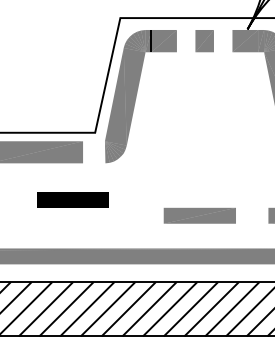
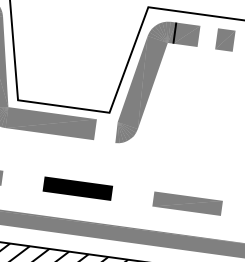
line: (72, 199) -> (77, 188), moved
part: (199, 215) -> (187, 203), moved

